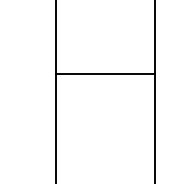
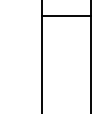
line: (104, 74) -> (66, 16), moved

